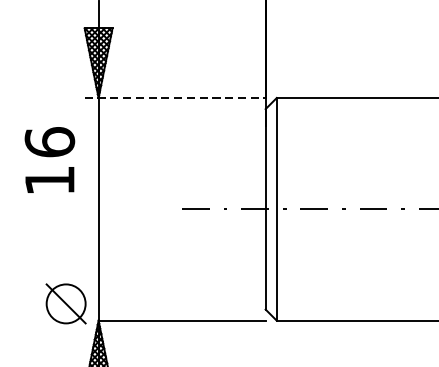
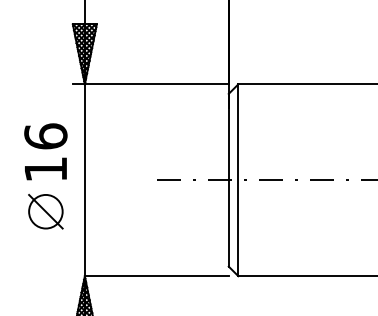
line: (174, 98) -> (150, 84), dashed -> solid
text: (49, 159) -> (45, 151), moved
part: (65, 303) -> (45, 211), moved

